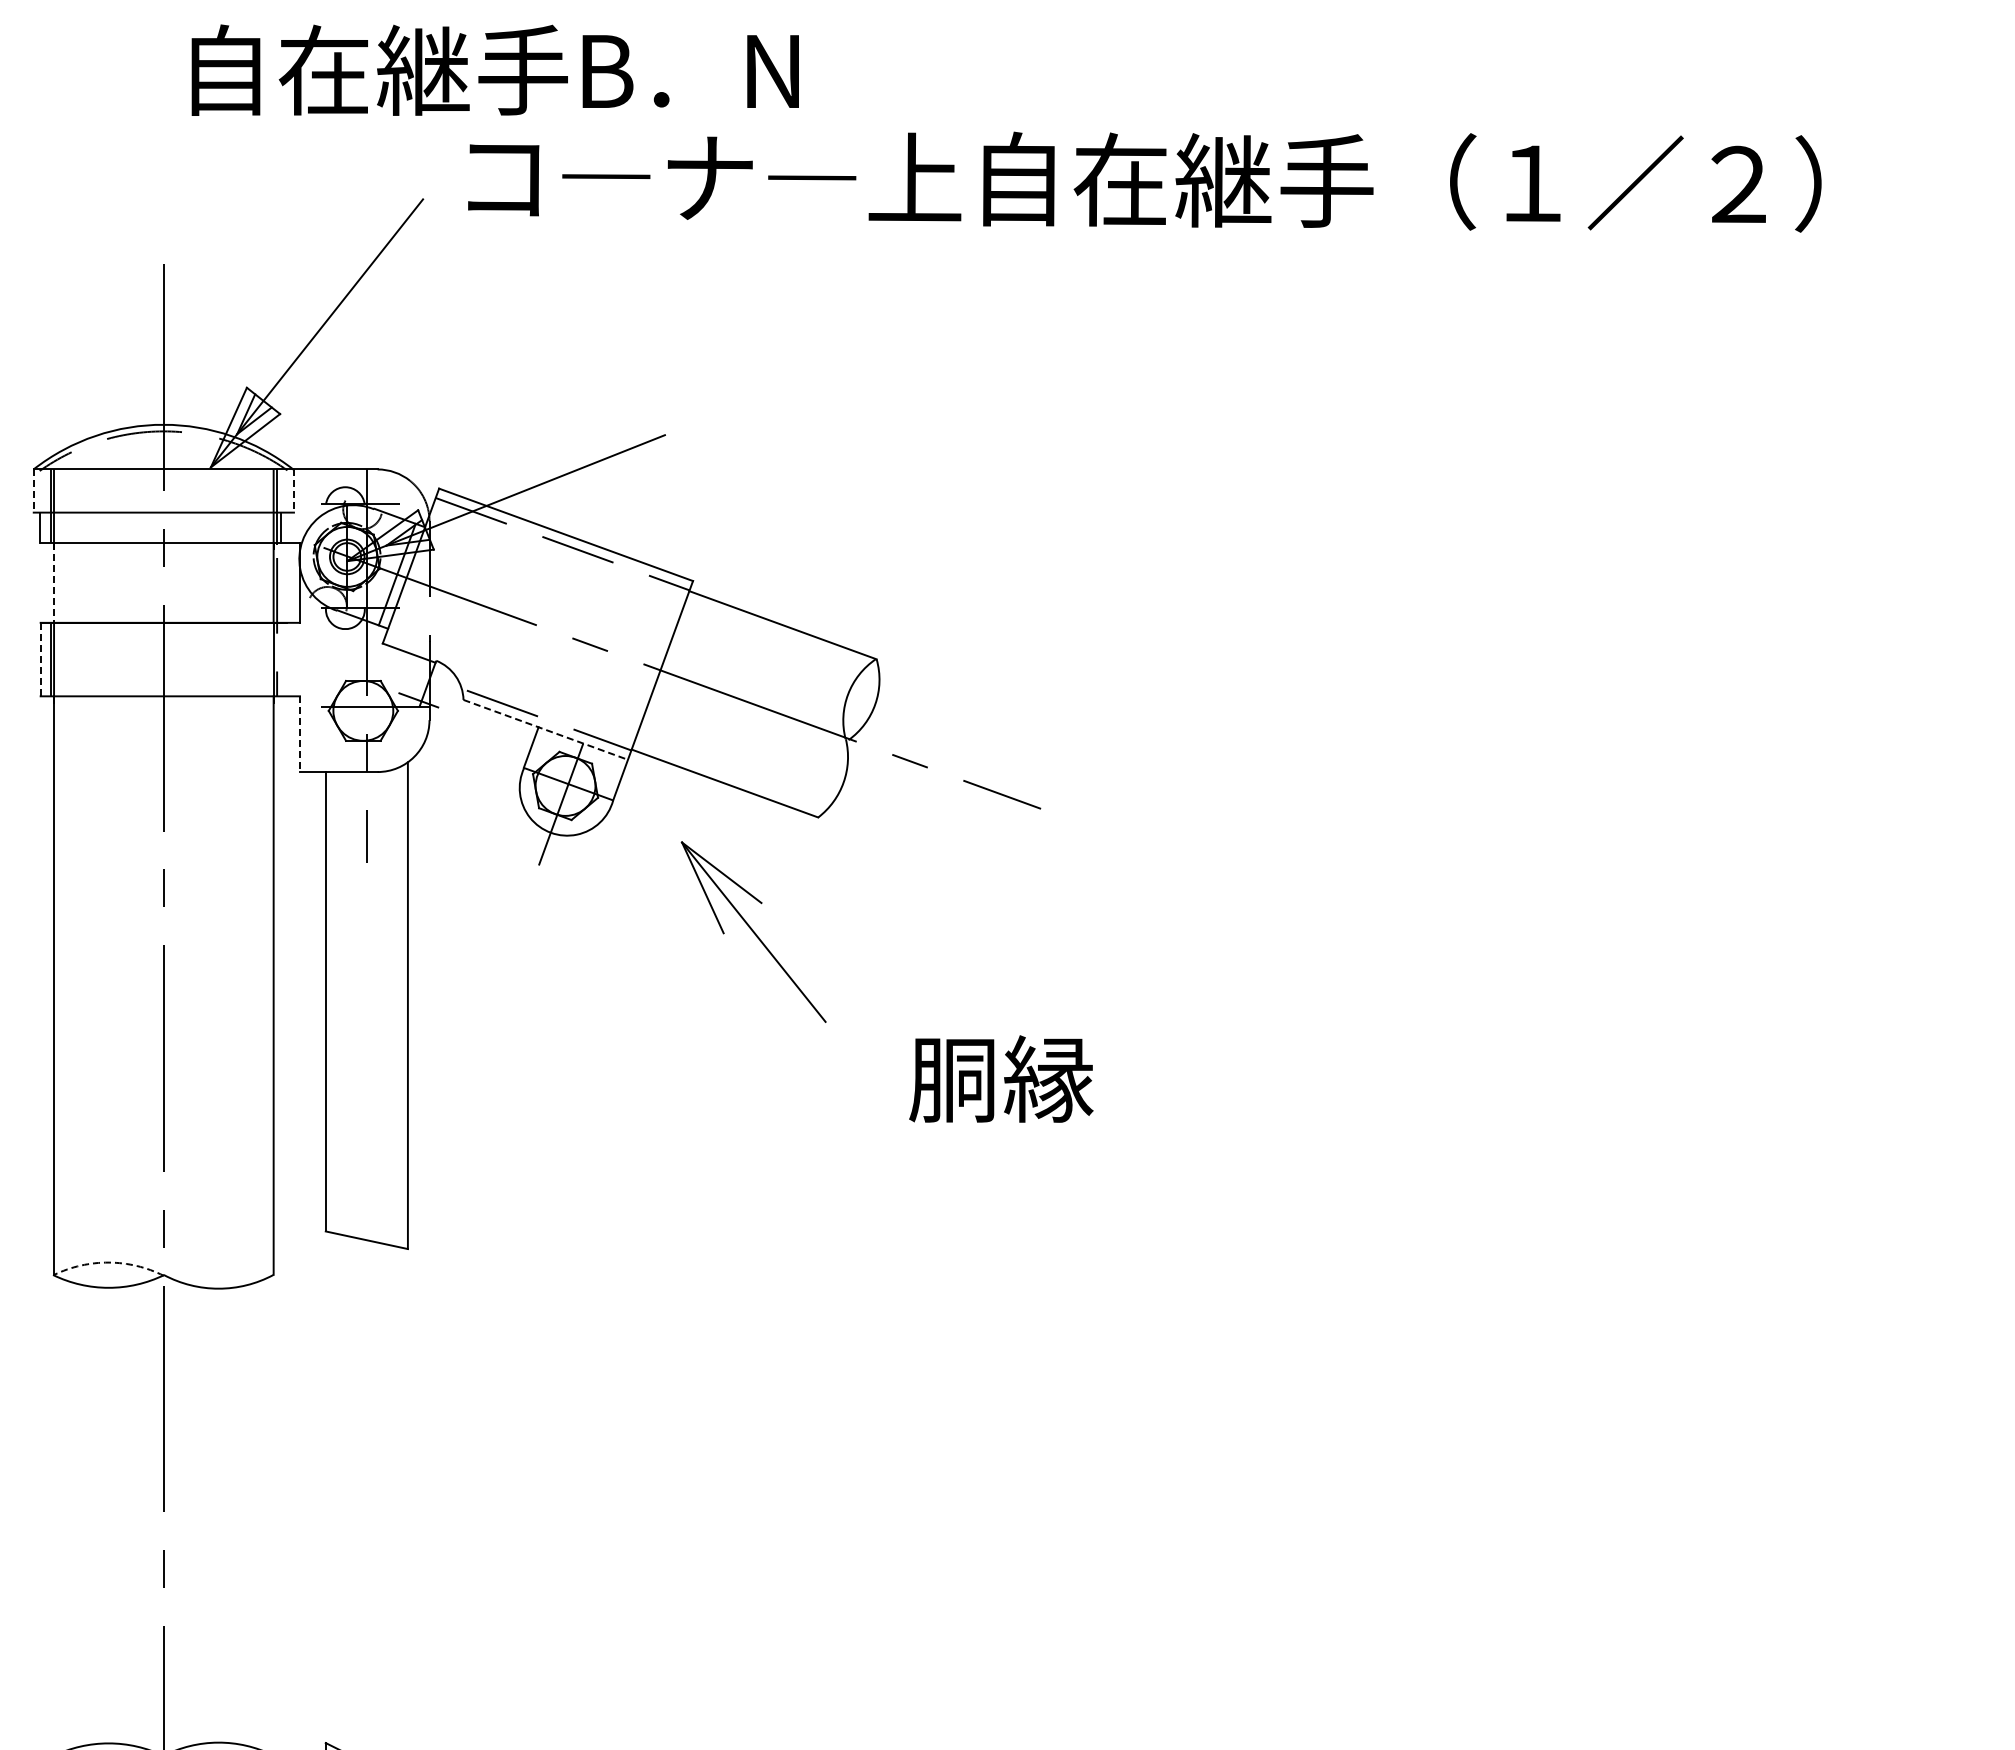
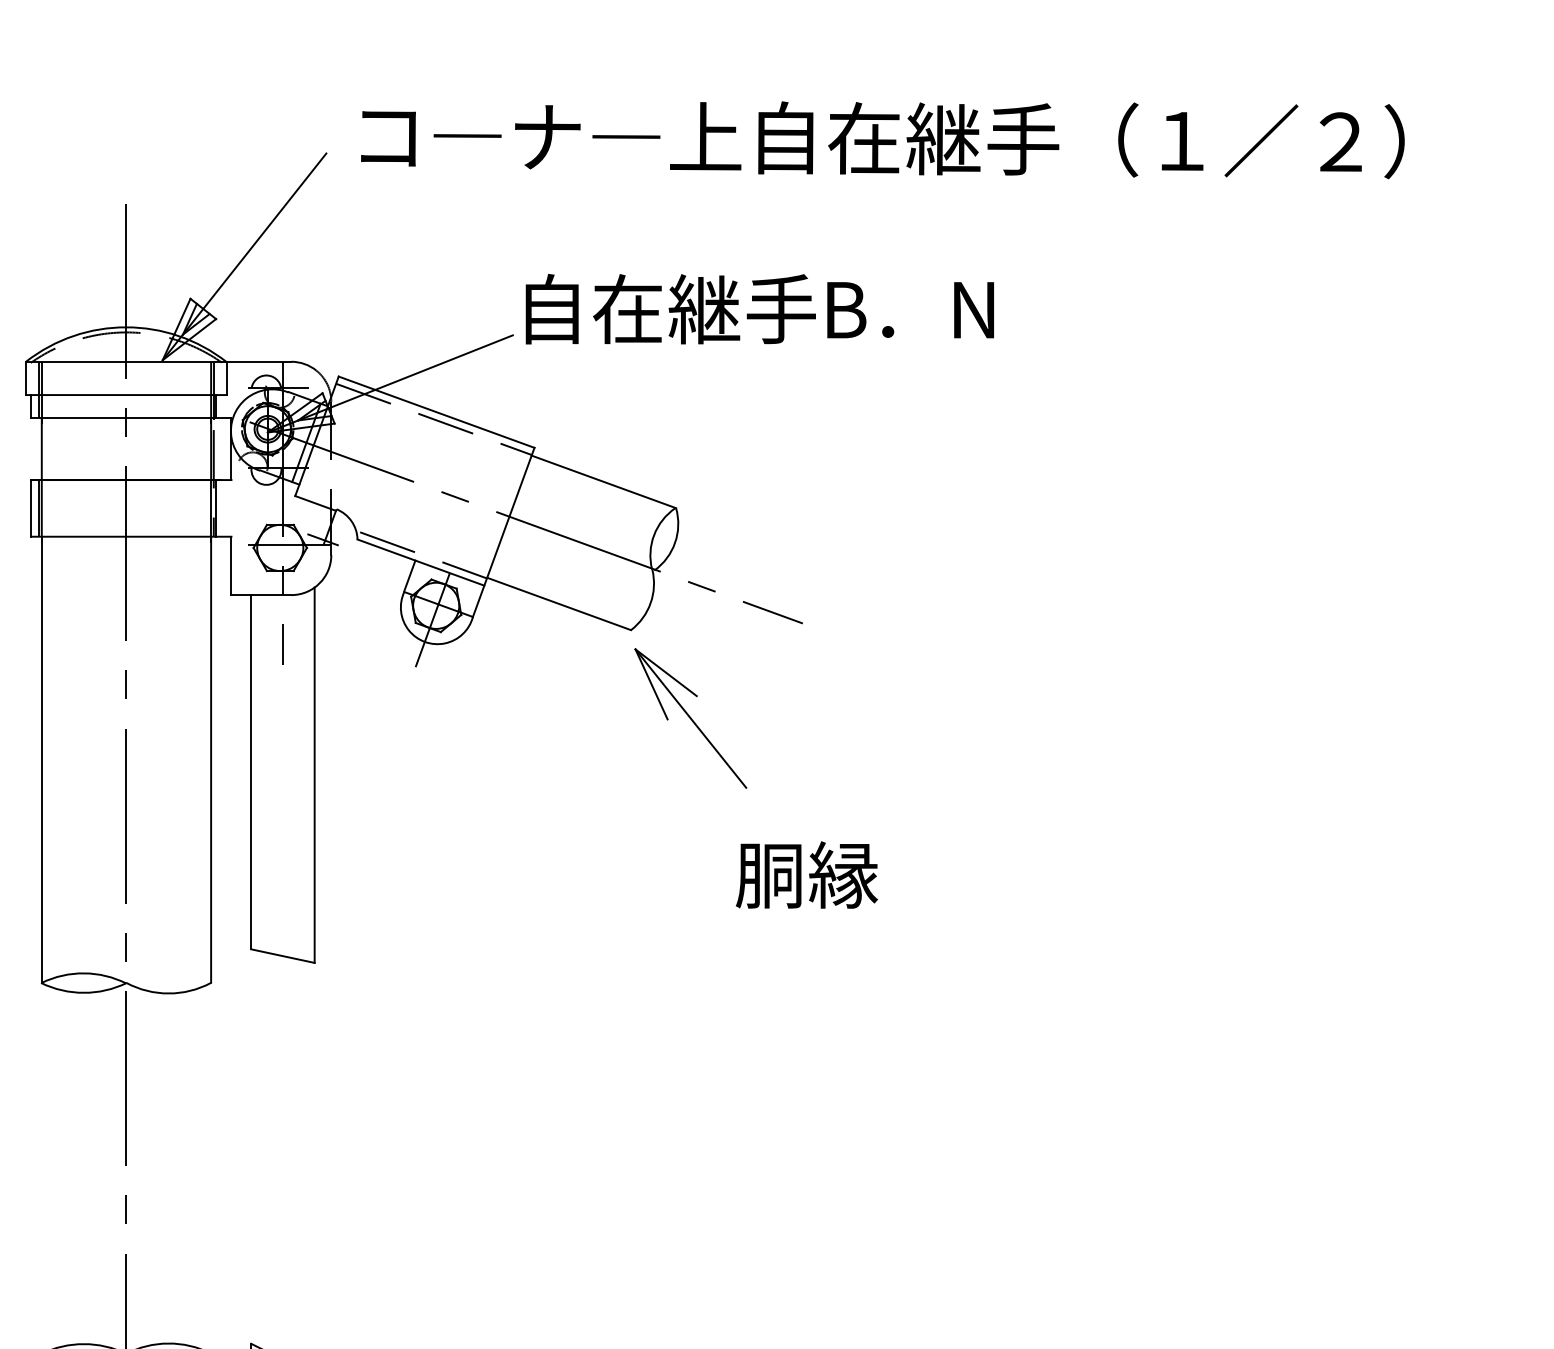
text: (494, 69) -> (759, 308), moved
line: (33, 491) -> (25, 378), dashed -> solid
line: (293, 491) -> (226, 378), dashed -> solid
line: (54, 582) -> (42, 448), dashed -> solid
line: (40, 659) -> (31, 508), dashed -> solid
line: (280, 659) -> (216, 508), added
line: (545, 729) -> (420, 562), dashed -> solid
line: (300, 734) -> (231, 566), dashed -> solid
part: (753, 931) -> (690, 718), moved
text: (1001, 1078) -> (807, 874), moved
arc: (109, 1262) -> (84, 973), dashed -> solid

